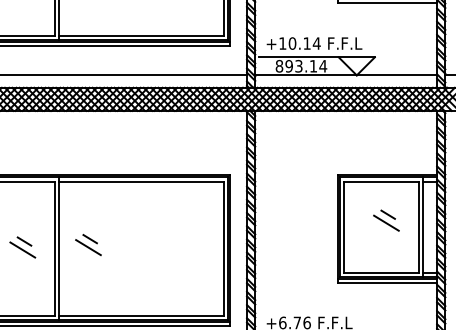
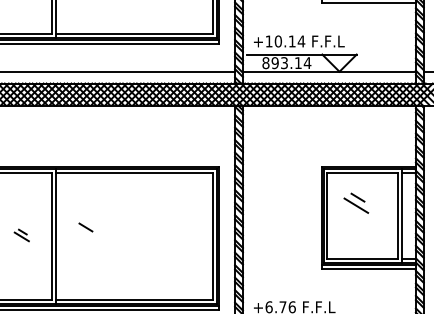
part: (386, 220) -> (356, 203), moved
part: (22, 247) -> (21, 235), size x0.6
line: (88, 247) -> (84, 235), removed

